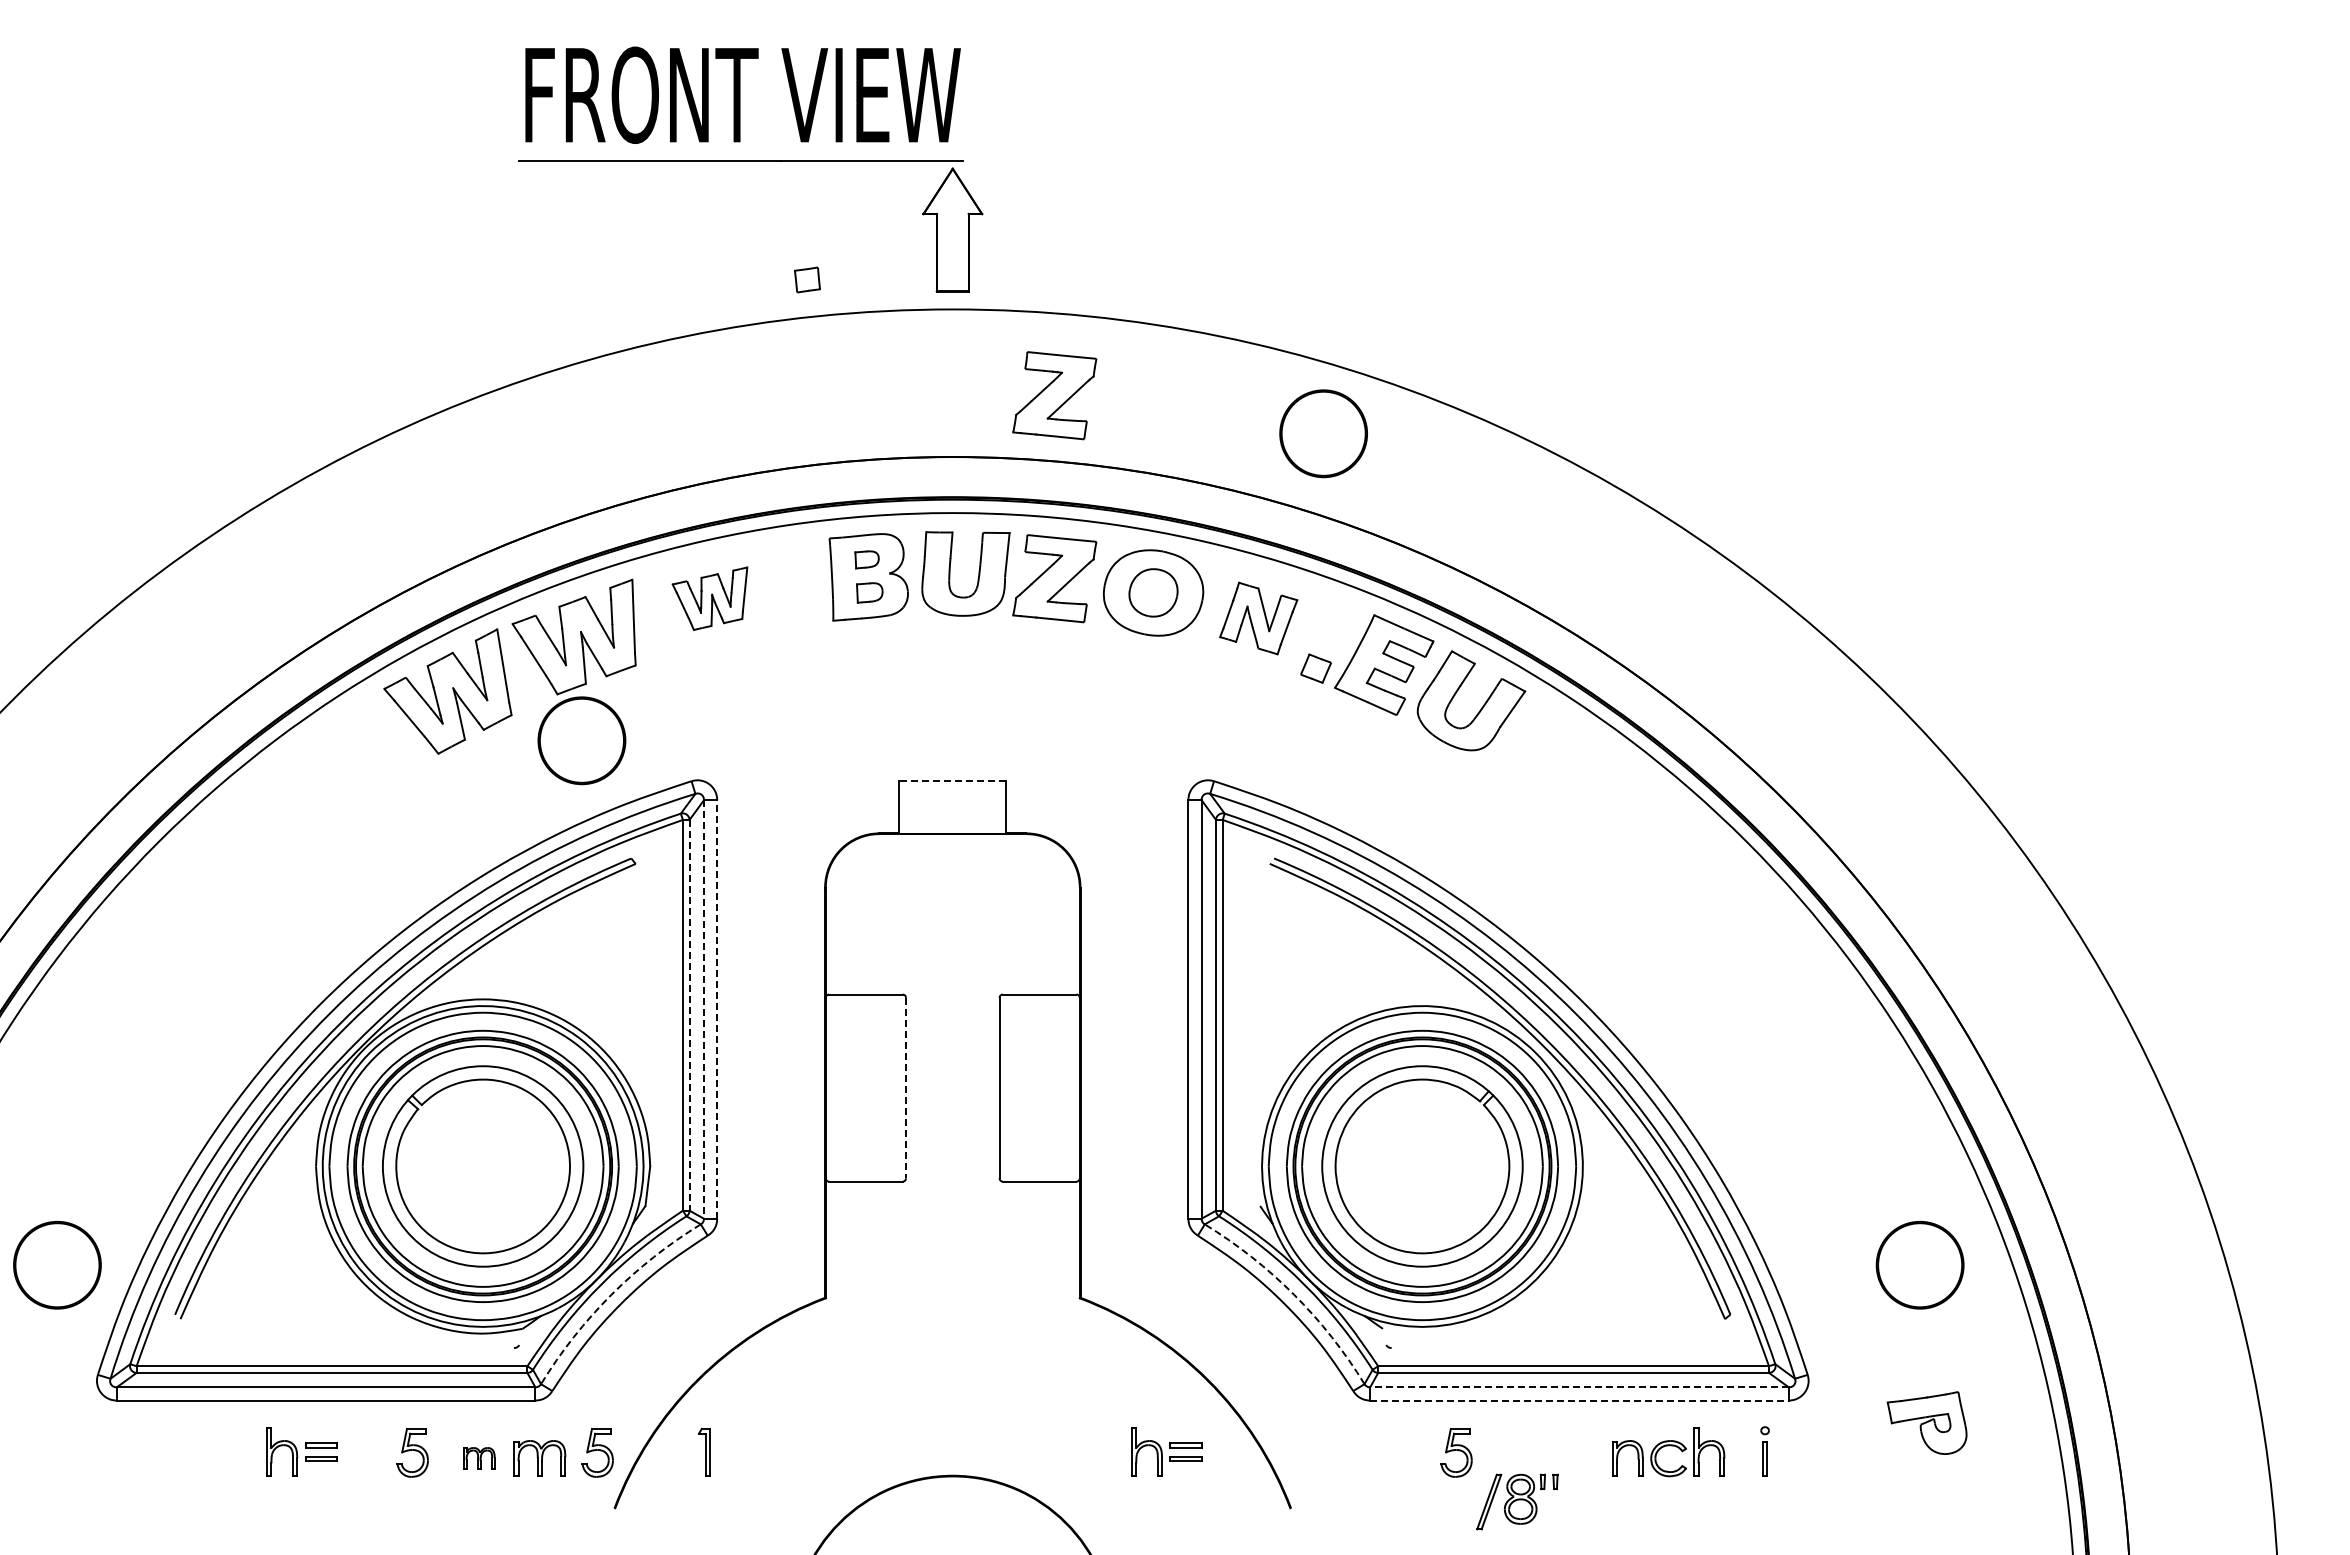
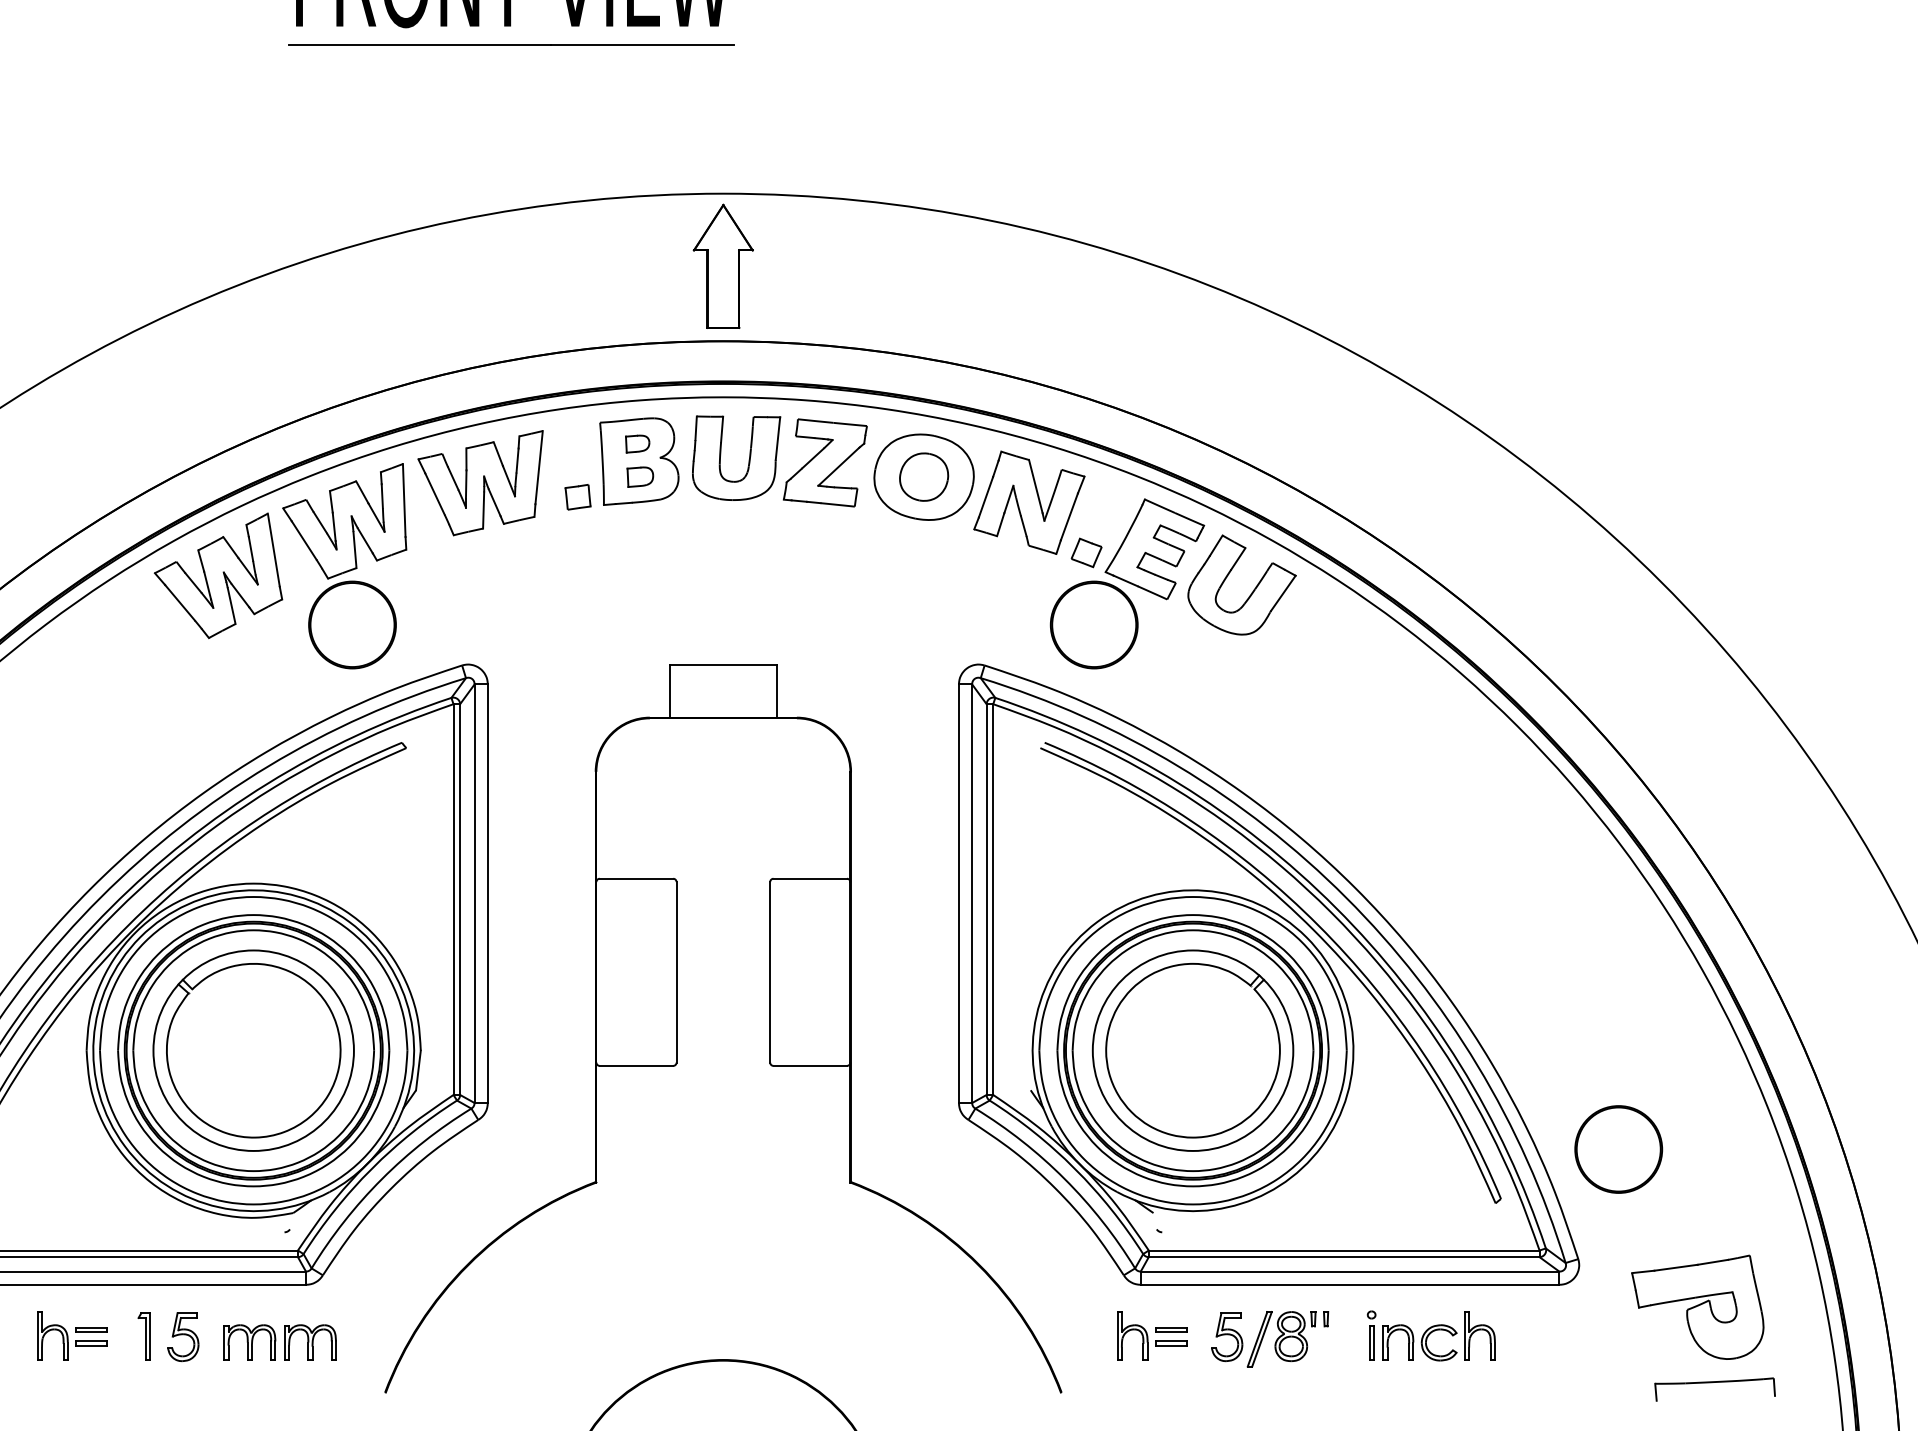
part: (952, 229) -> (723, 265), moved
part: (807, 279) -> (578, 496), moved
part: (1054, 395) -> (825, 279), removed
part: (1323, 433) -> (1094, 624), moved
part: (709, 598) -> (480, 482), size x1.67
part: (1258, 618) -> (1029, 502), size x1.43
line: (952, 780) -> (723, 664), dashed -> solid
line: (717, 1008) -> (488, 892), dashed -> solid
line: (703, 1009) -> (474, 893), dashed -> solid
line: (689, 1015) -> (460, 899), dashed -> solid
line: (906, 1088) -> (677, 972), dashed -> solid
part: (1919, 1265) -> (1618, 1149), moved
arc: (611, 1294) -> (382, 1178), dashed -> solid
arc: (1294, 1294) -> (1065, 1178), dashed -> solid
line: (1578, 1387) -> (1349, 1271), dashed -> solid
line: (1579, 1400) -> (1350, 1284), dashed -> solid
part: (1926, 1422) -> (1697, 1306), size x1.67
part: (704, 1451) -> (144, 1335), moved
part: (1166, 1451) -> (1152, 1335), moved
part: (1764, 1451) -> (1371, 1335), moved
part: (597, 1452) -> (368, 1336), removed
part: (479, 1458) -> (250, 1342), size x1.67
part: (1944, 1498) -> (1715, 1382), added
part: (1517, 1501) -> (1288, 1338), moved

